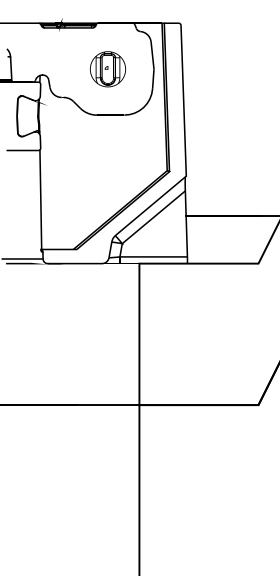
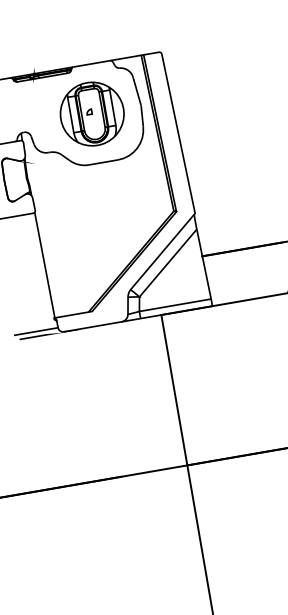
part: (107, 69) -> (91, 114), size x1.67

